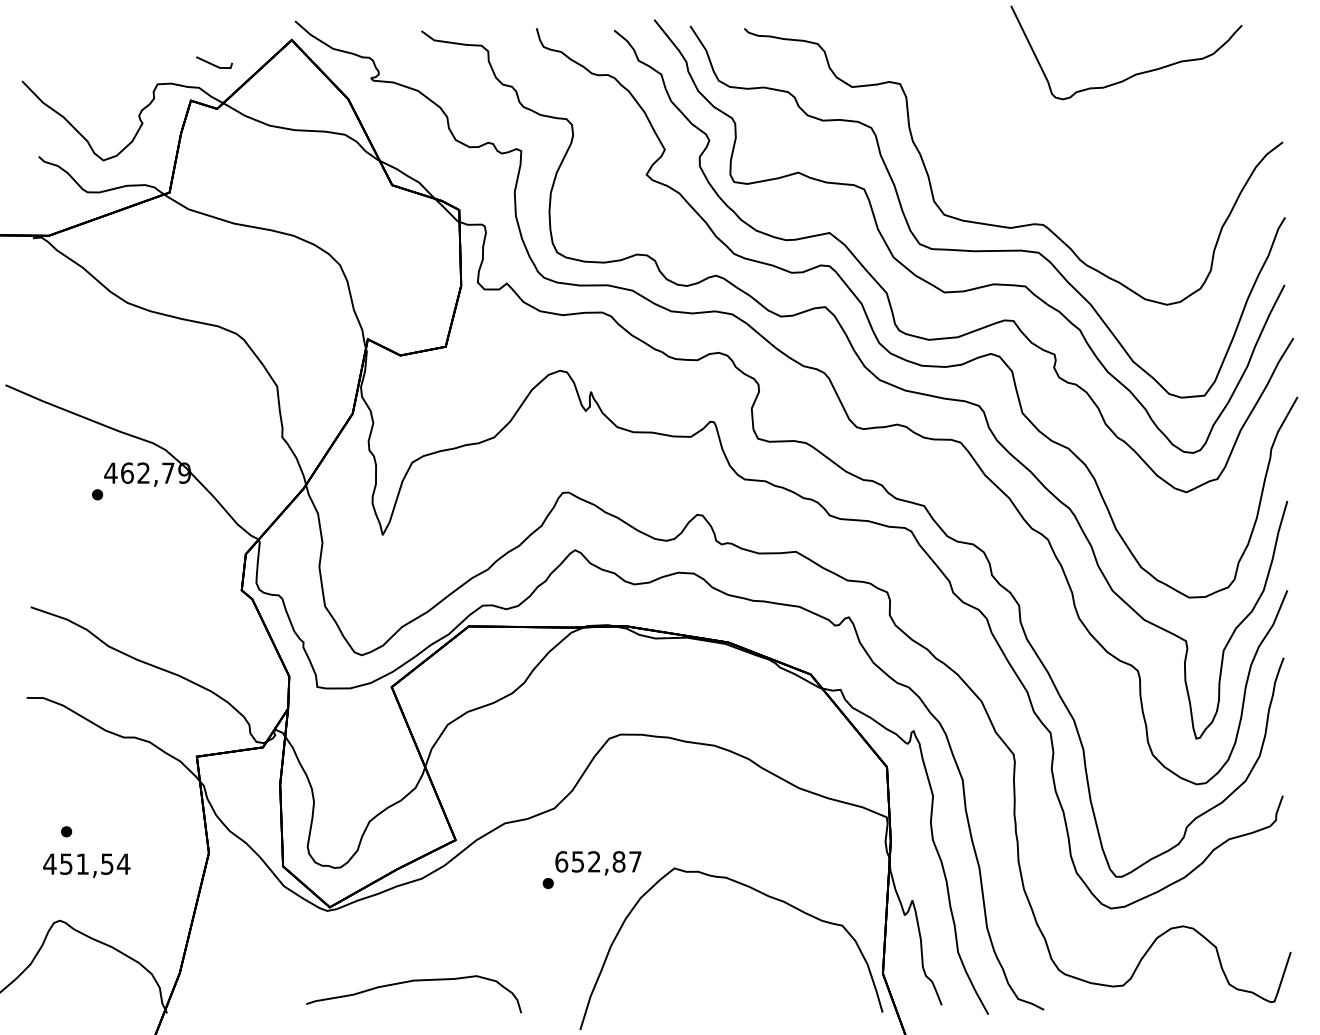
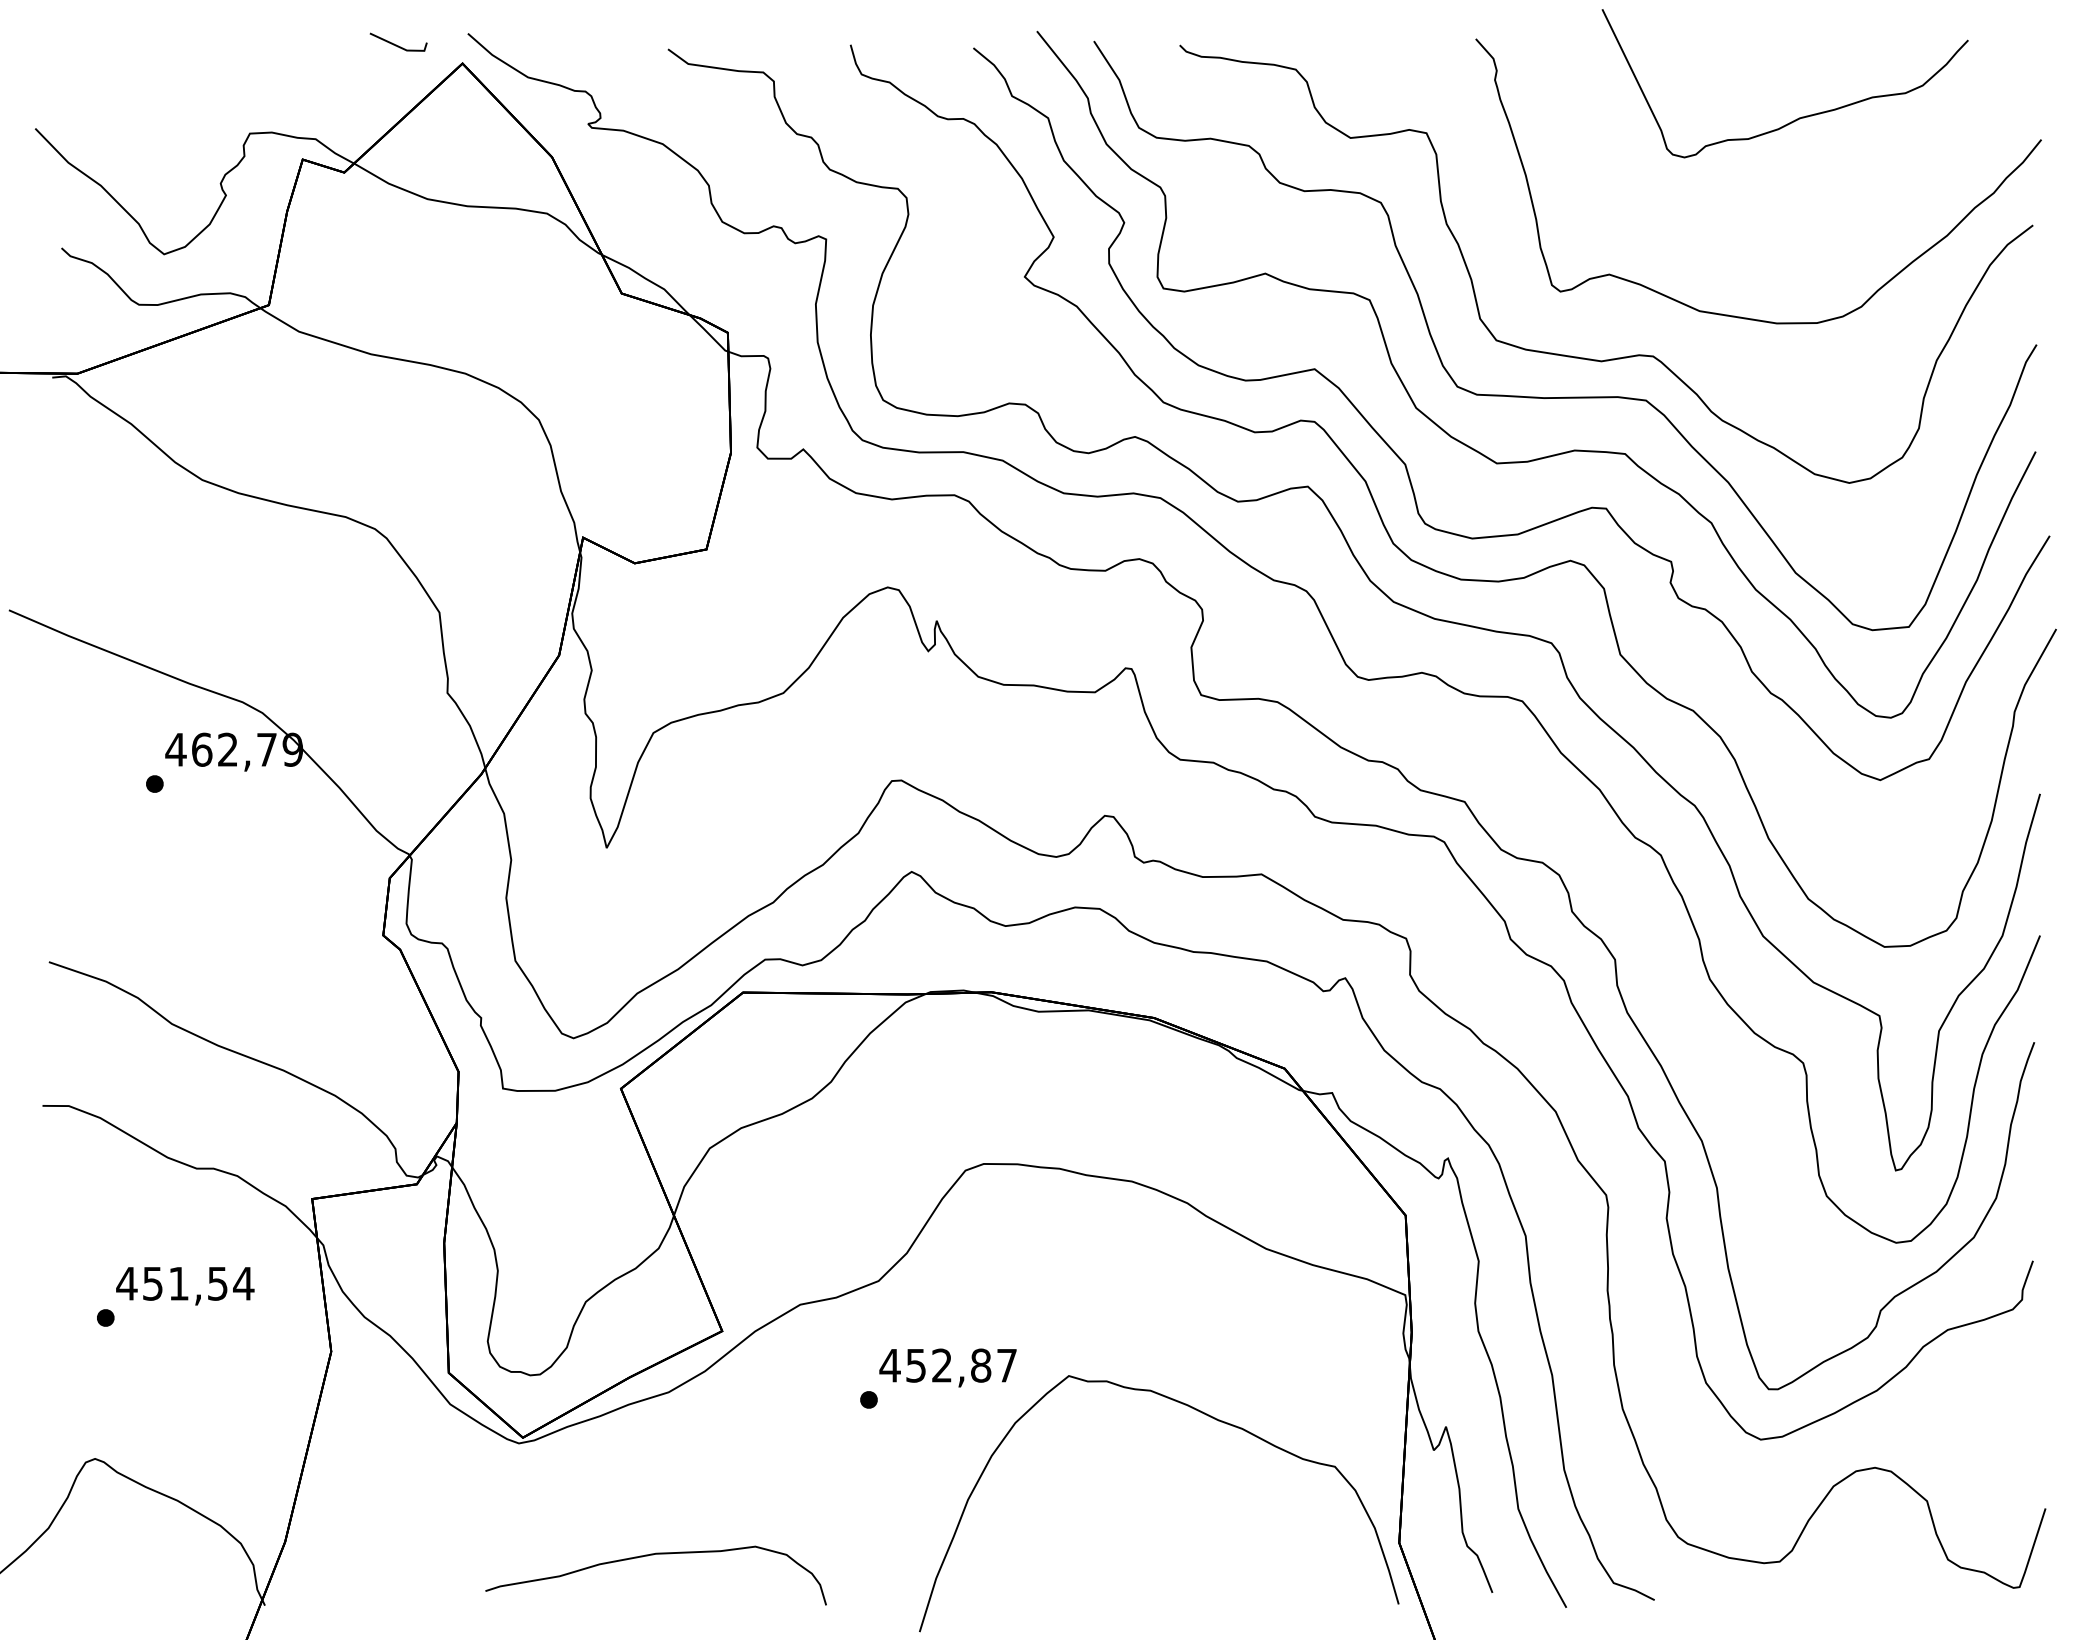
line: (214, 64) -> (398, 45), moved
curve: (1100, 199) -> (1743, 316), added
text: (561, 861) -> (889, 1365), 652,87 -> 452,87
text: (86, 865) -> (184, 1285), moved

